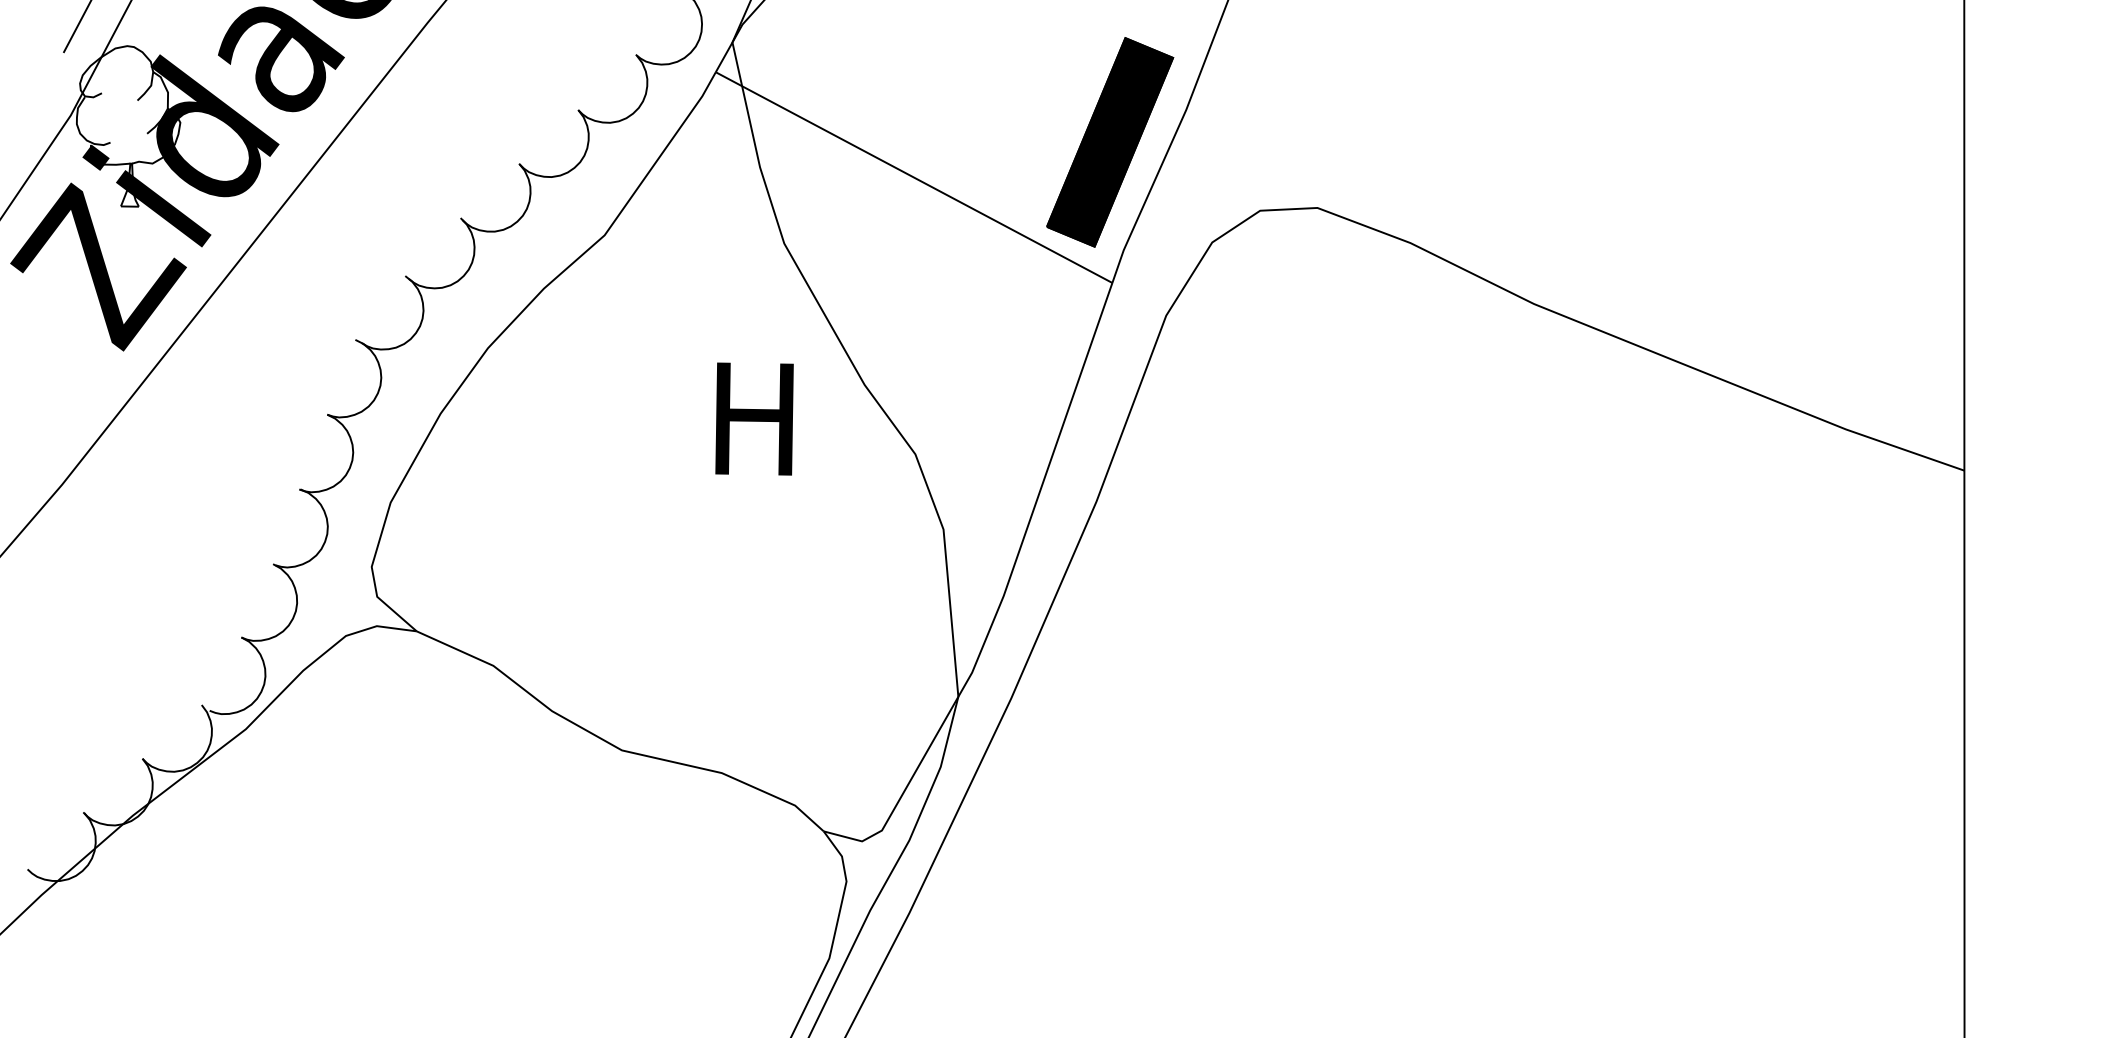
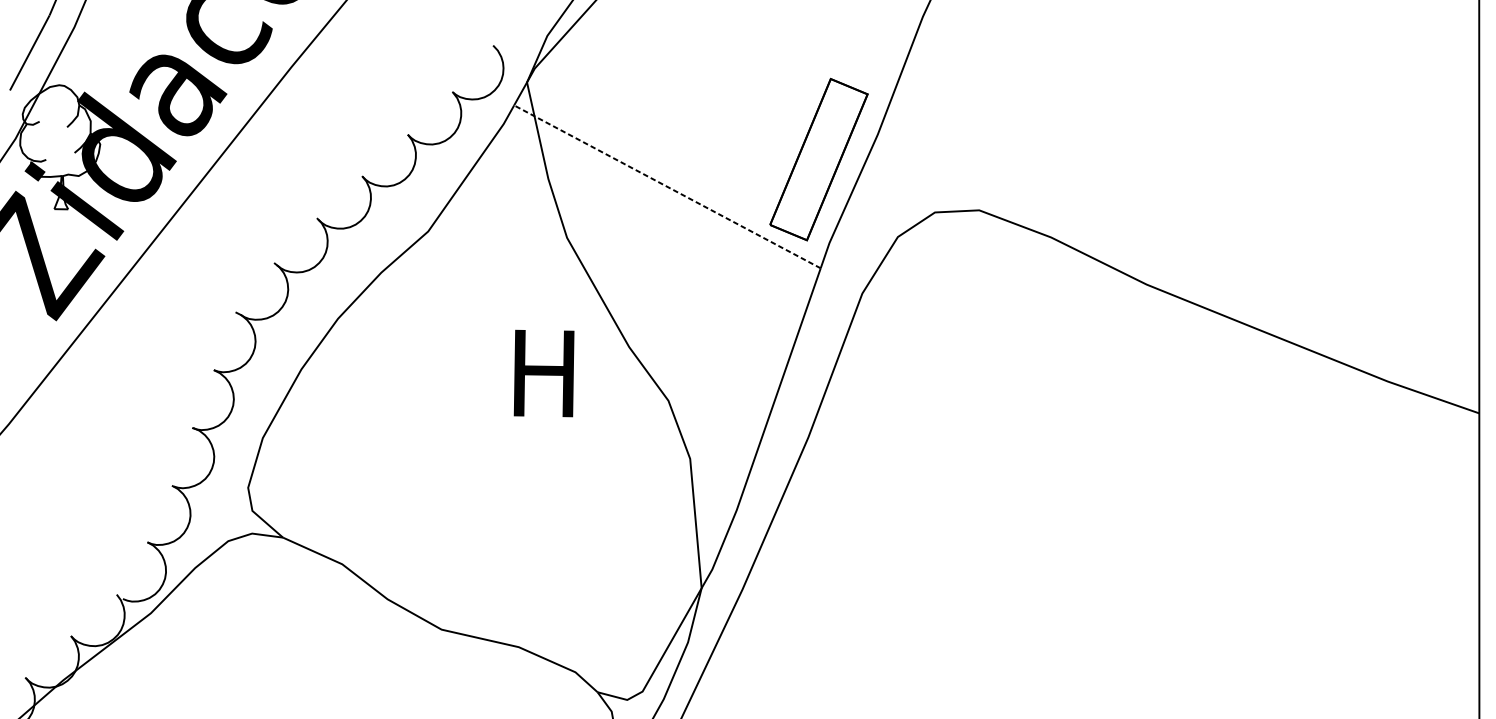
fill: (1109, 142) -> (818, 159), removed
line: (914, 177) -> (667, 186), solid -> dashed

